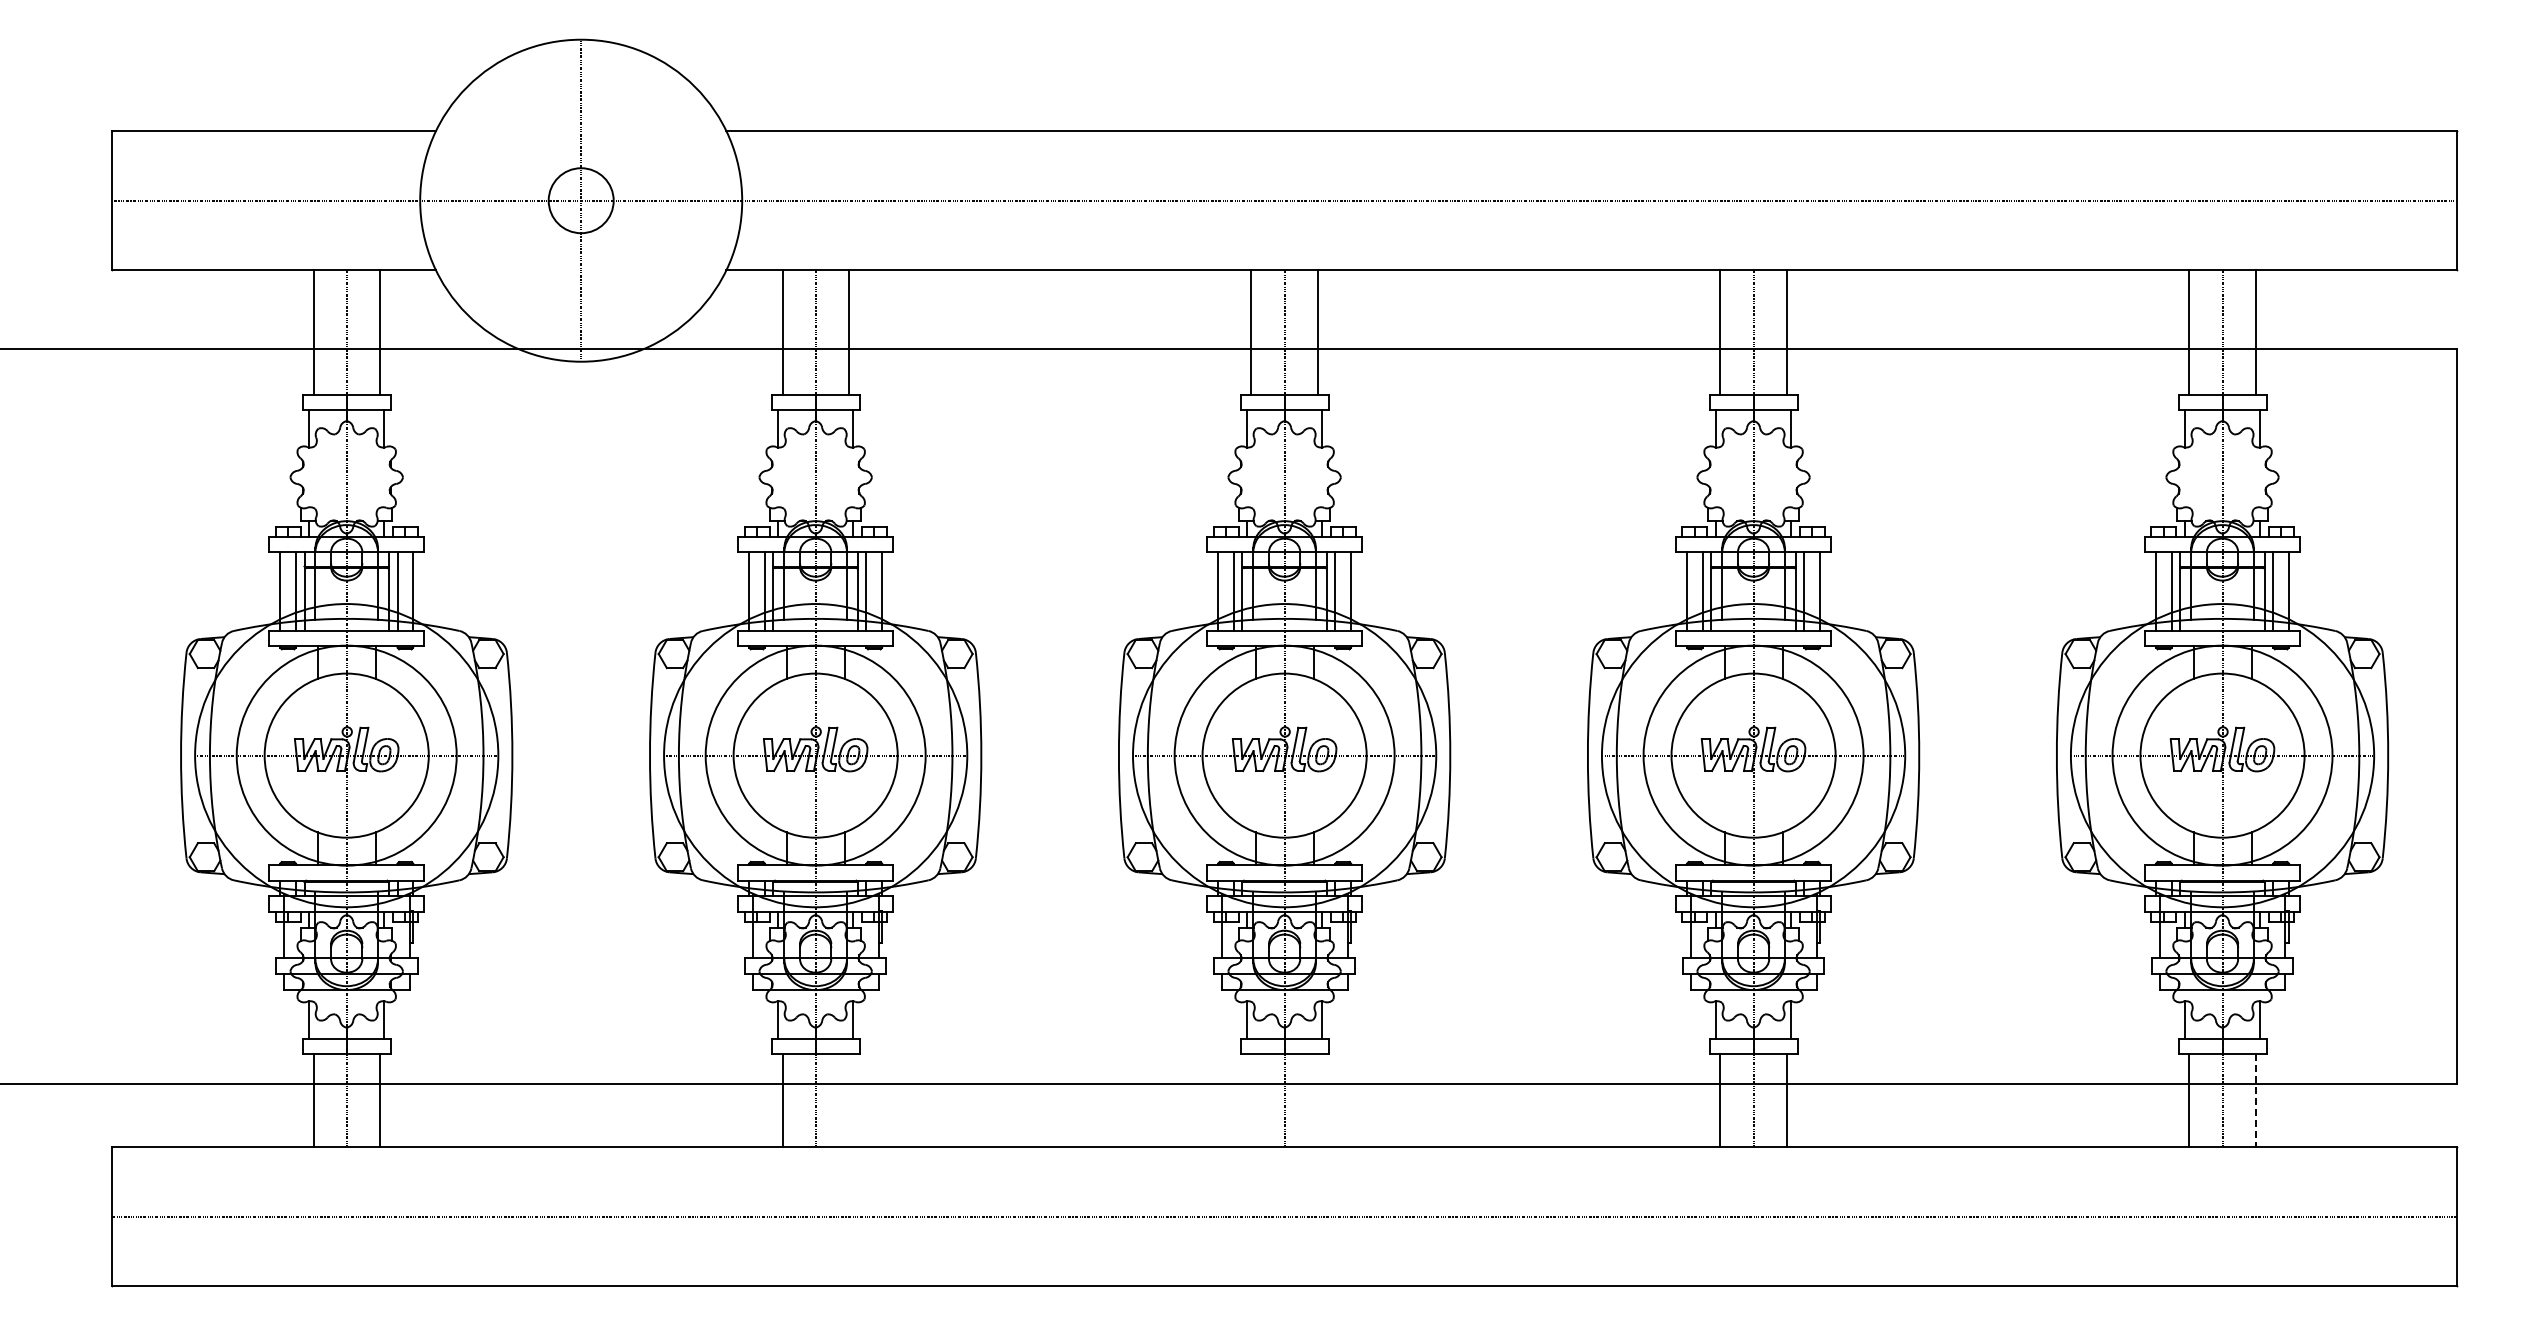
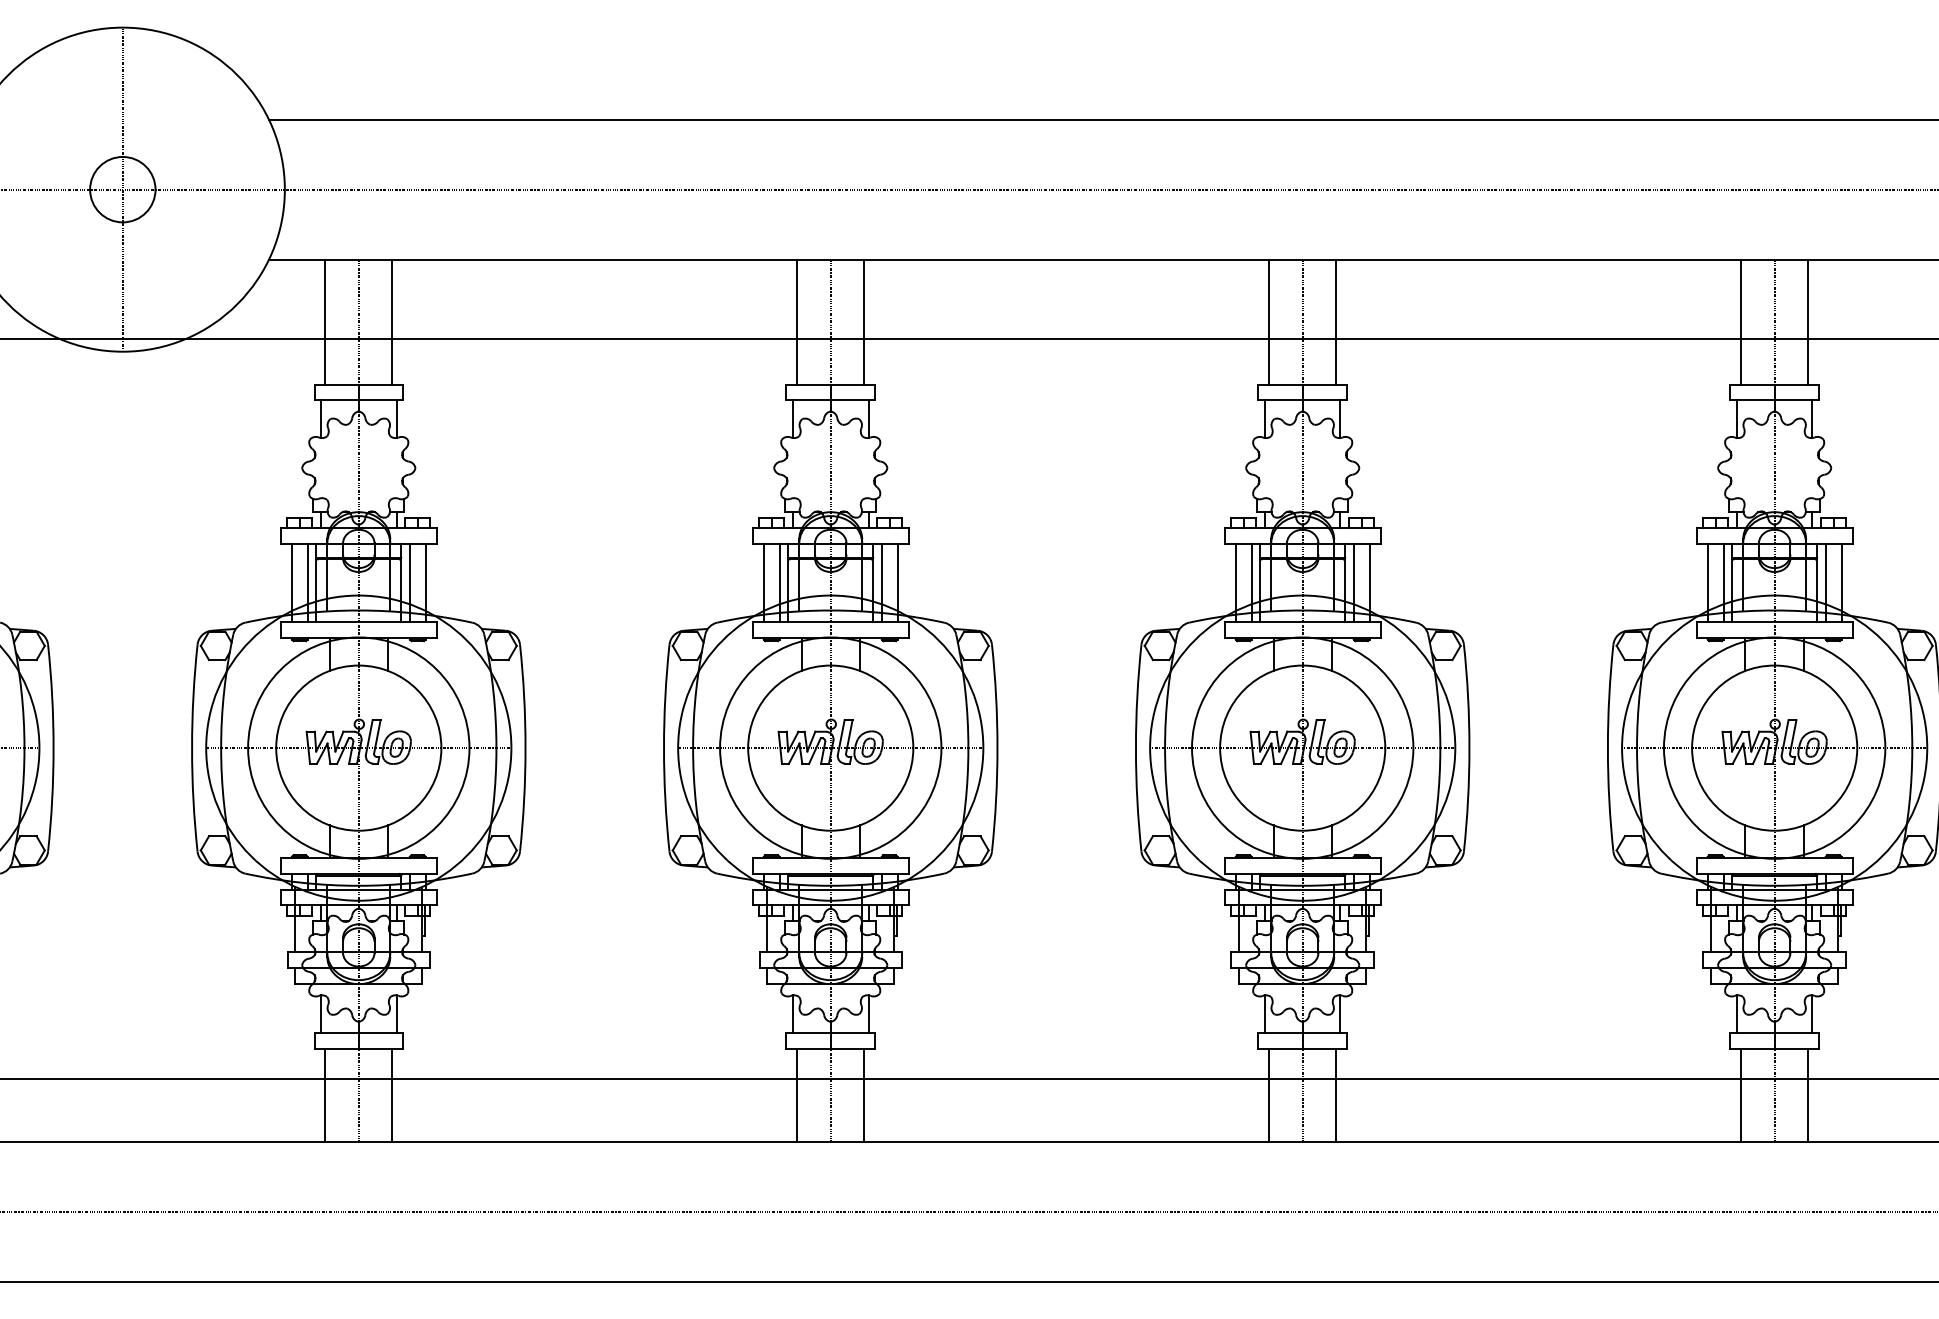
line: (848, 1100) -> (391, 1095), added
line: (1251, 1100) -> (797, 1095), added
line: (1317, 1100) -> (863, 1095), added
line: (2255, 1100) -> (1807, 1095), dashed -> solid

